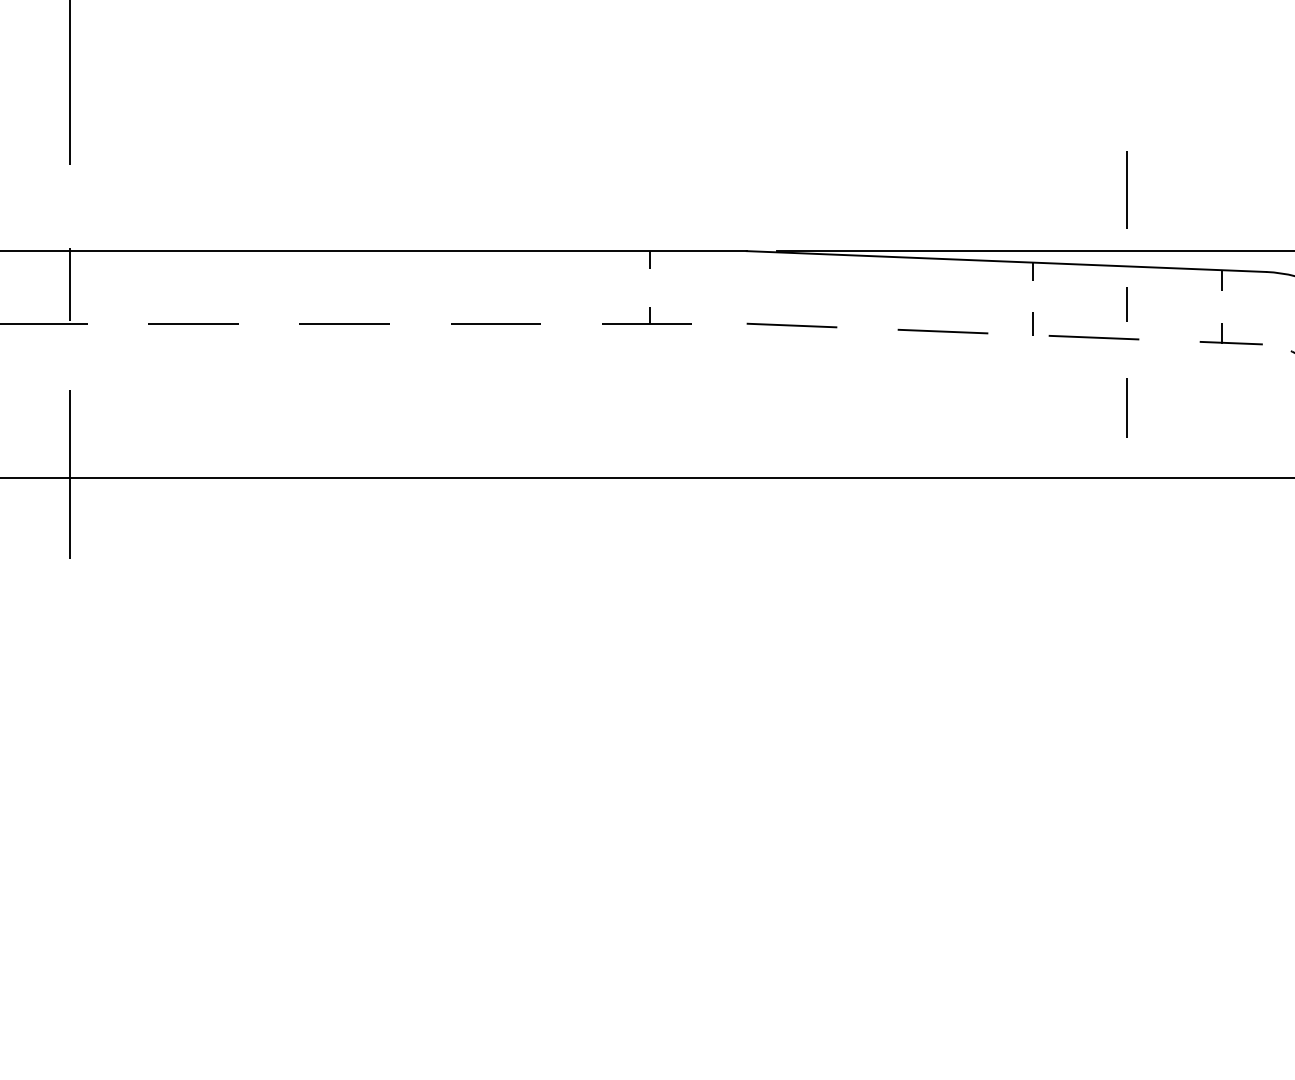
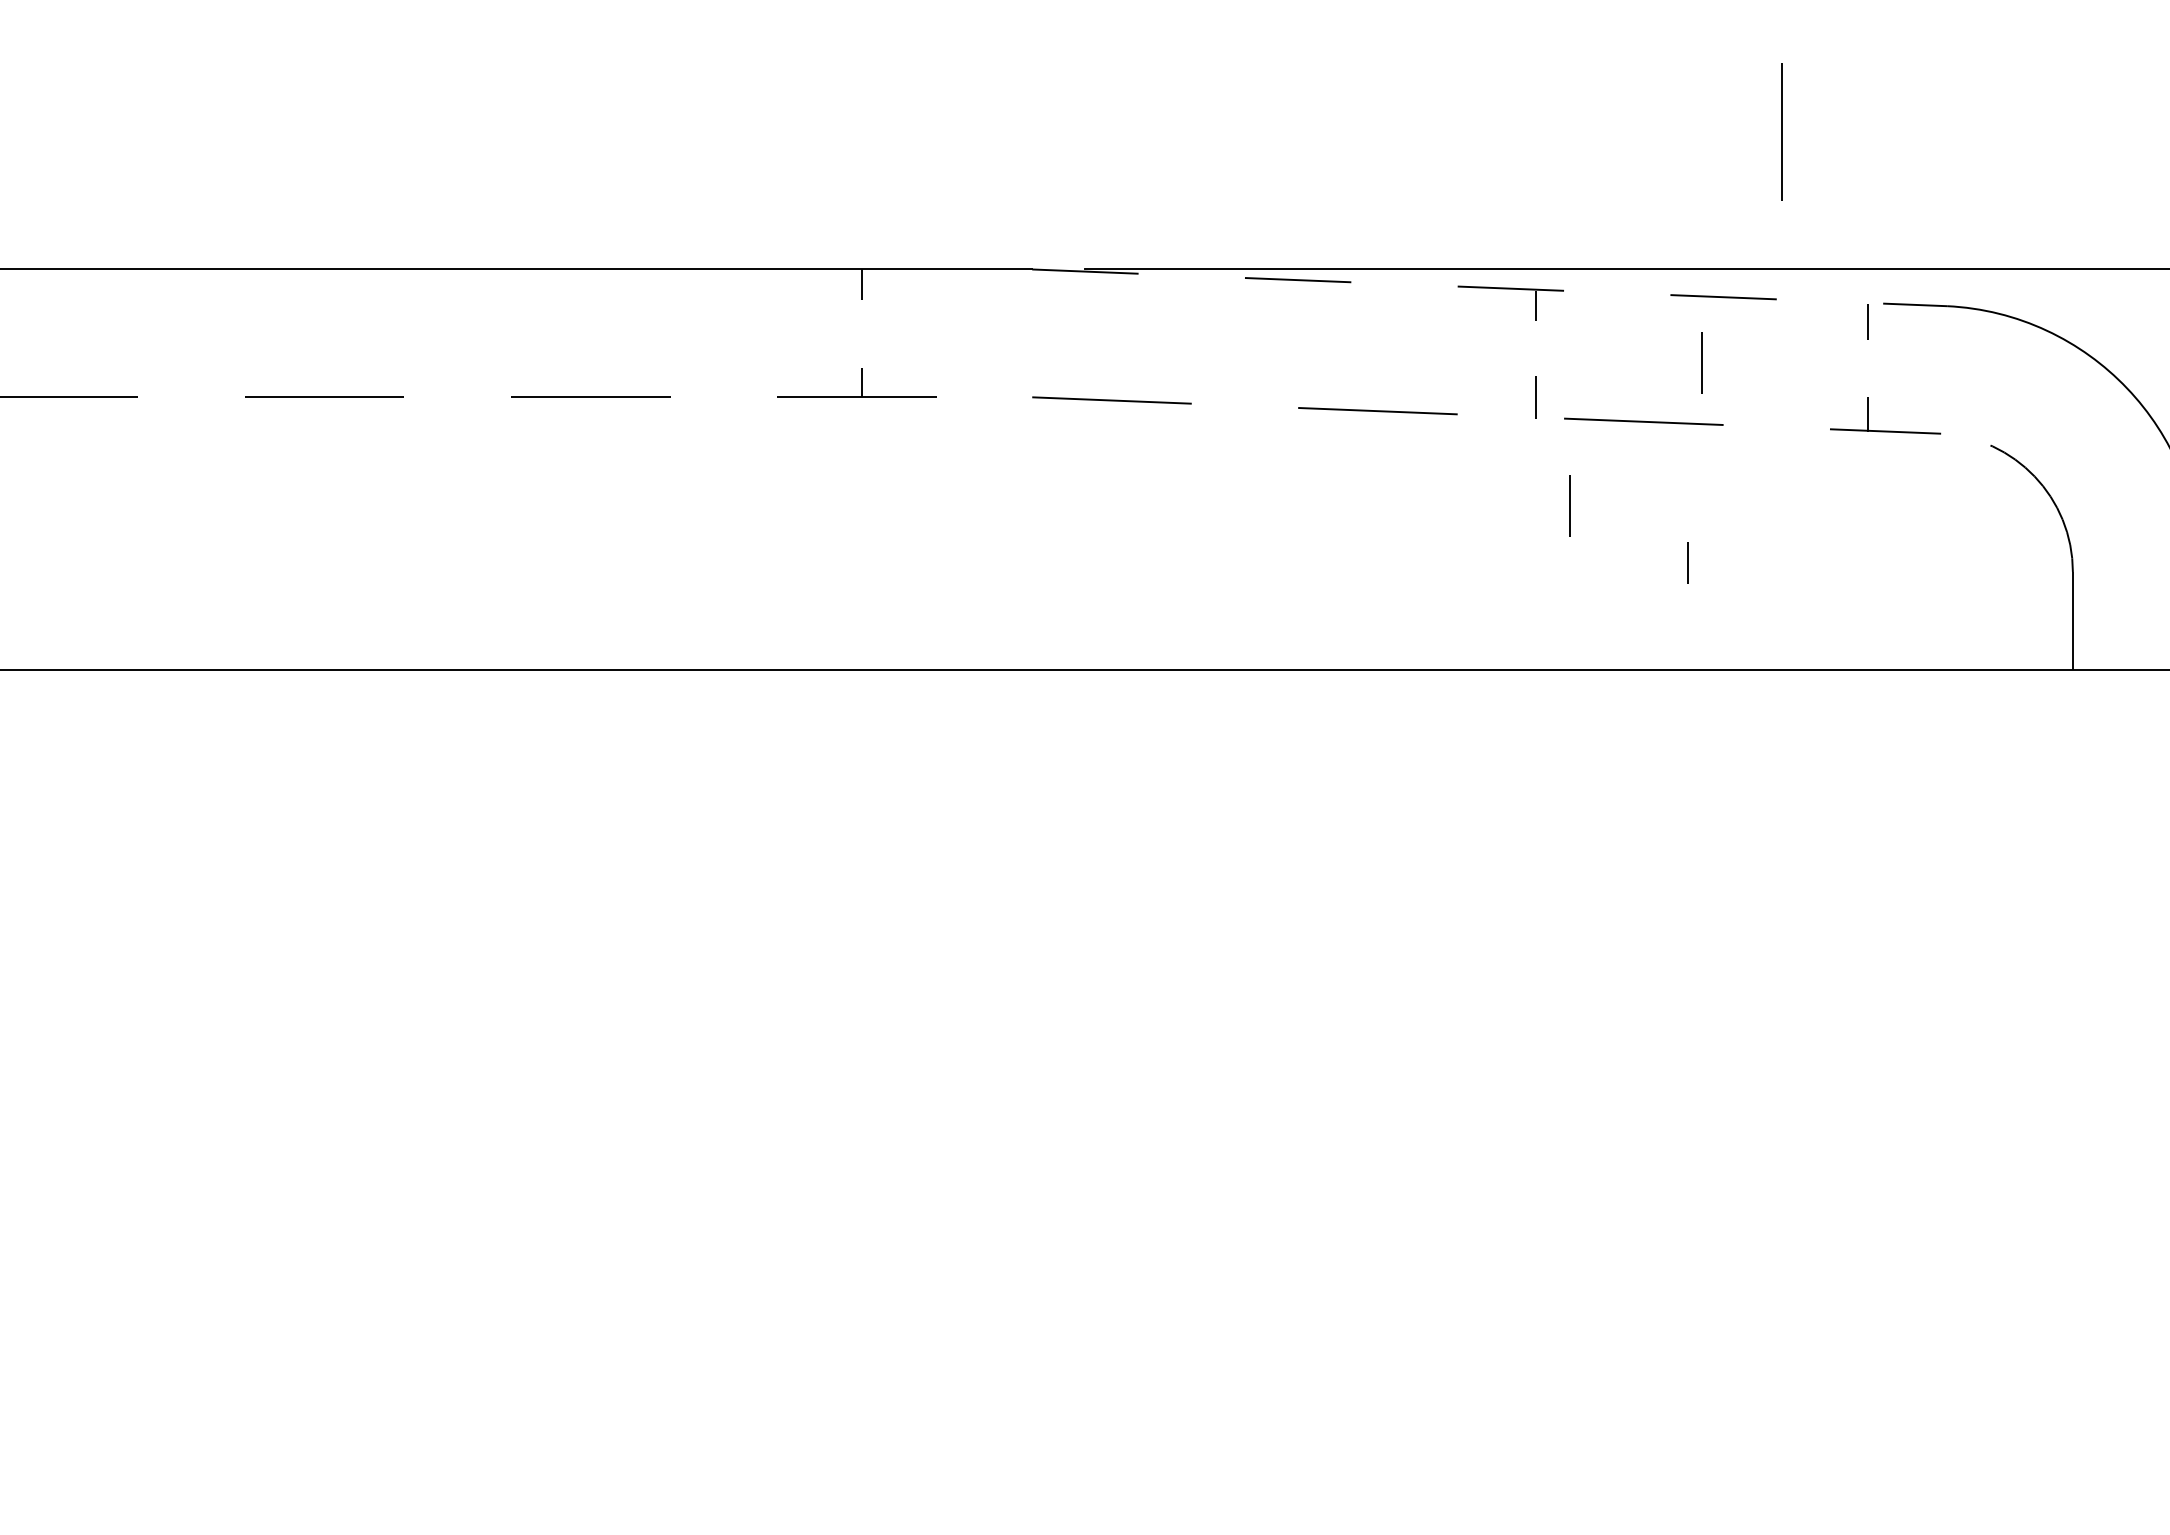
line: (1126, 189) -> (1780, 131), moved
line: (1006, 261) -> (1489, 287), solid -> dashed
line: (1051, 385) -> (1568, 506), added
line: (1127, 408) -> (1702, 546), removed
line: (1118, 417) -> (1686, 562), added

